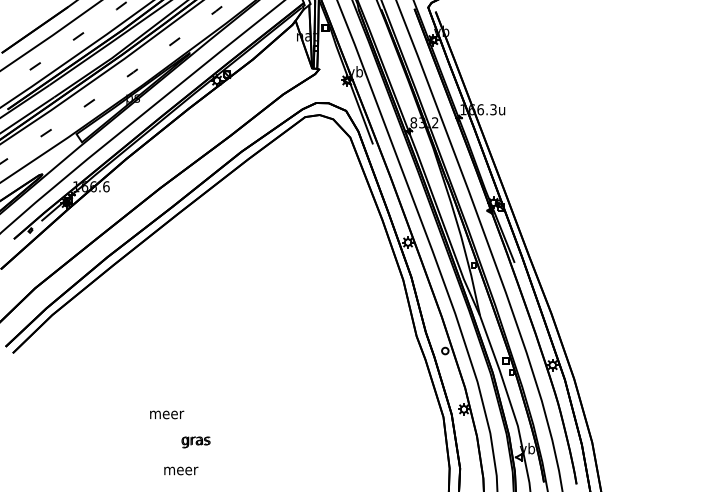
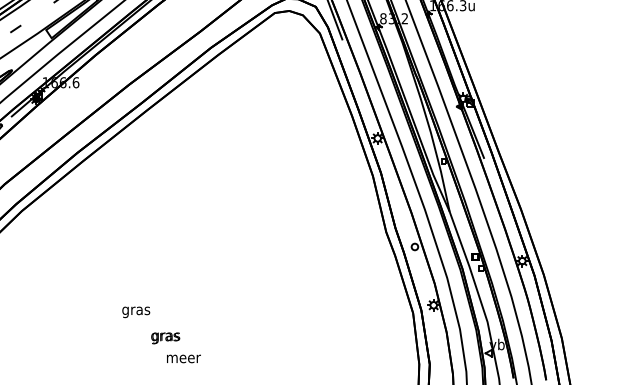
text: (167, 416) -> (137, 312), meer -> gras
text: (181, 470) -> (184, 358), moved

